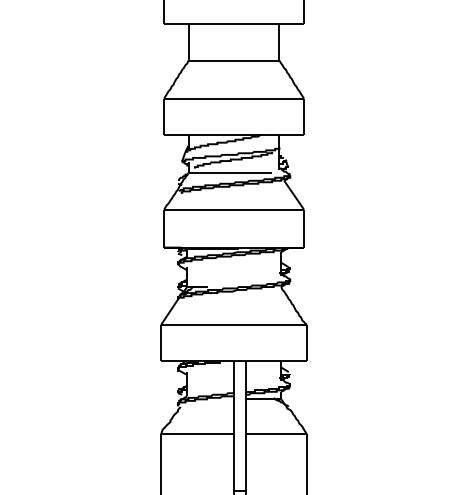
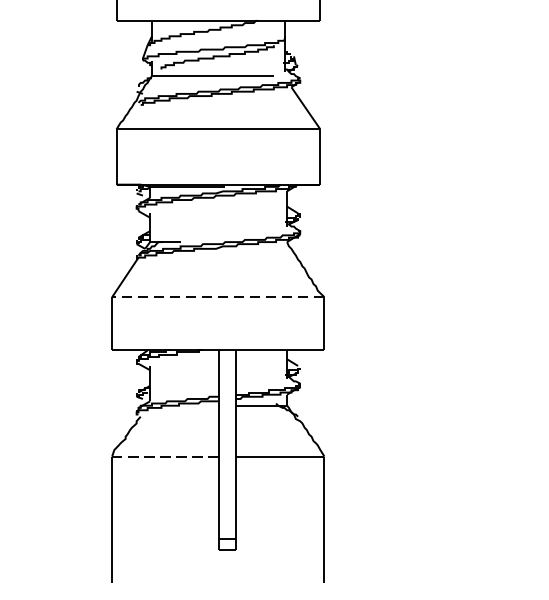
line: (234, 324) -> (219, 296), solid -> dashed
line: (197, 434) -> (165, 456), solid -> dashed

